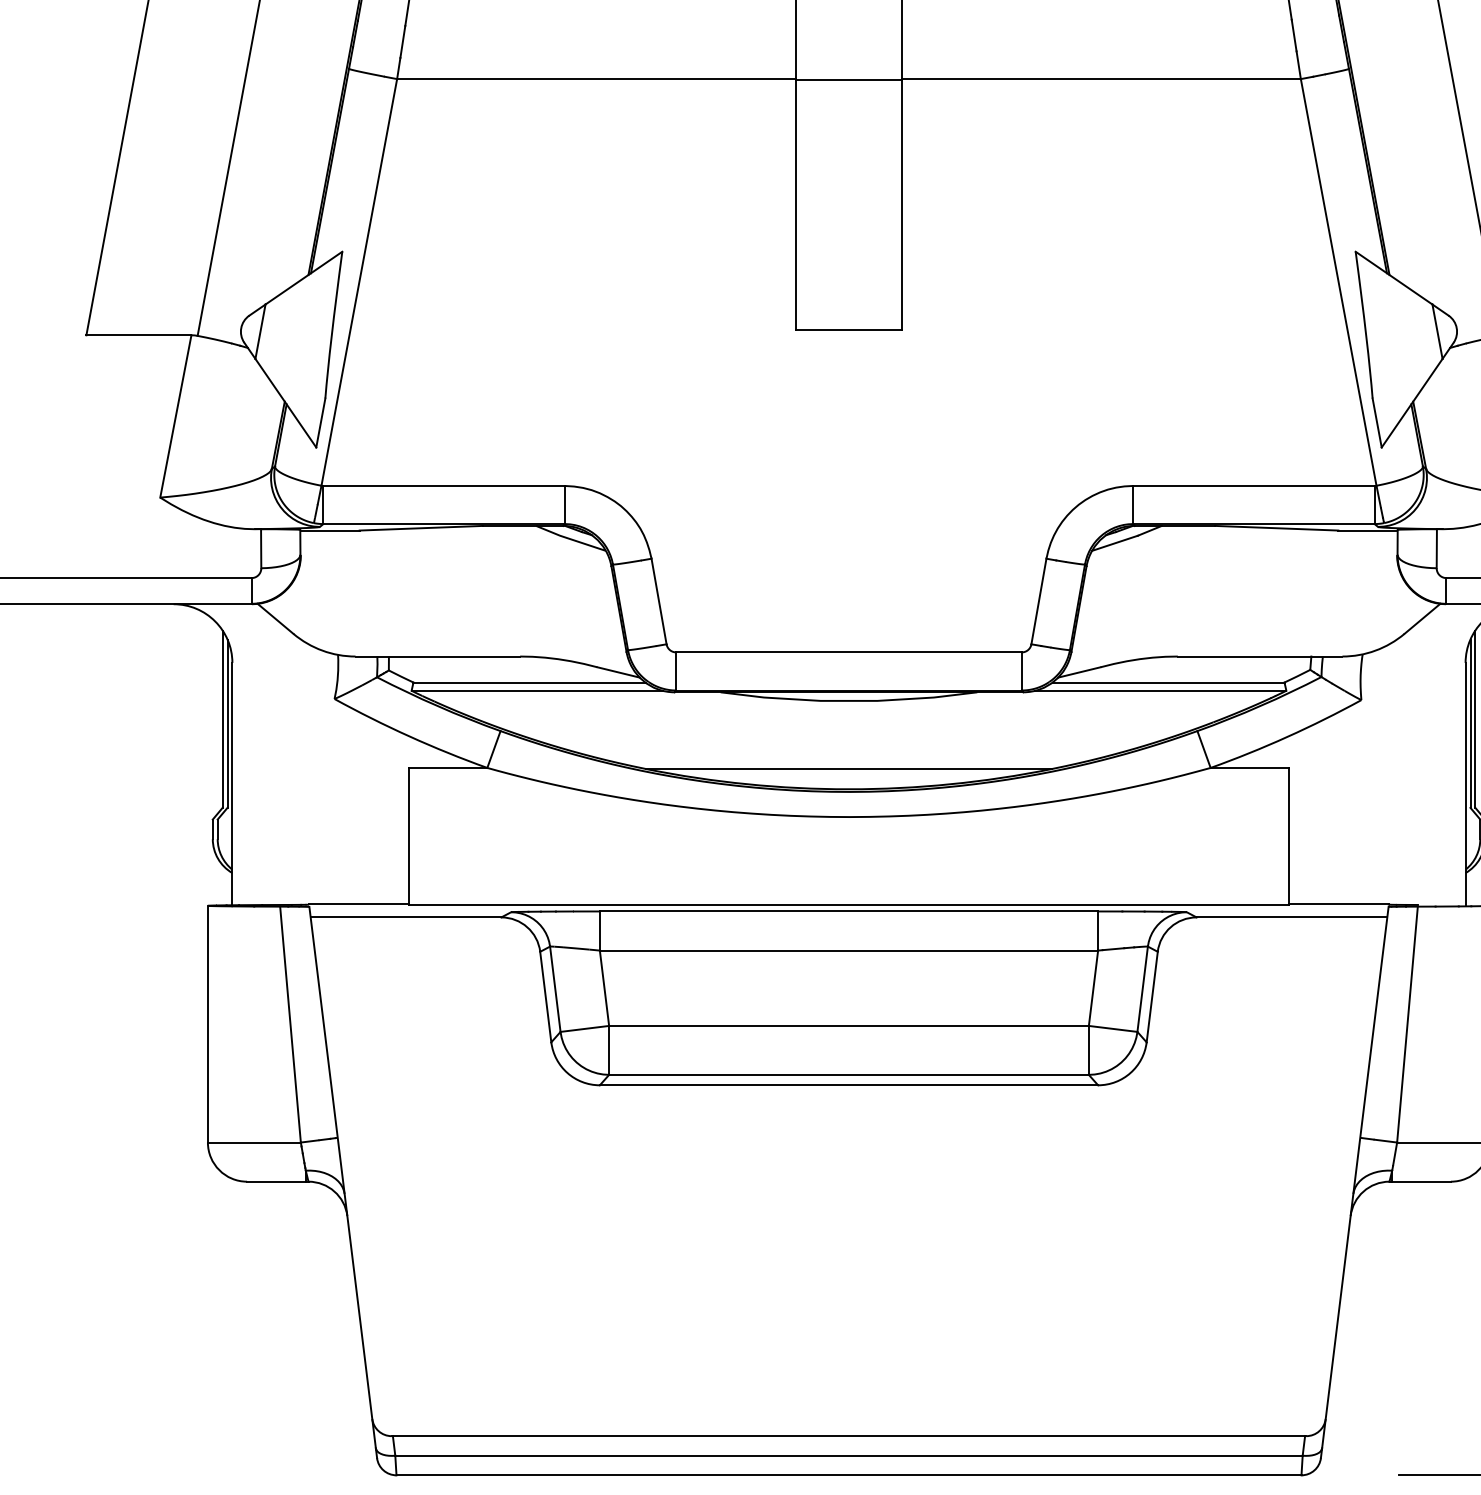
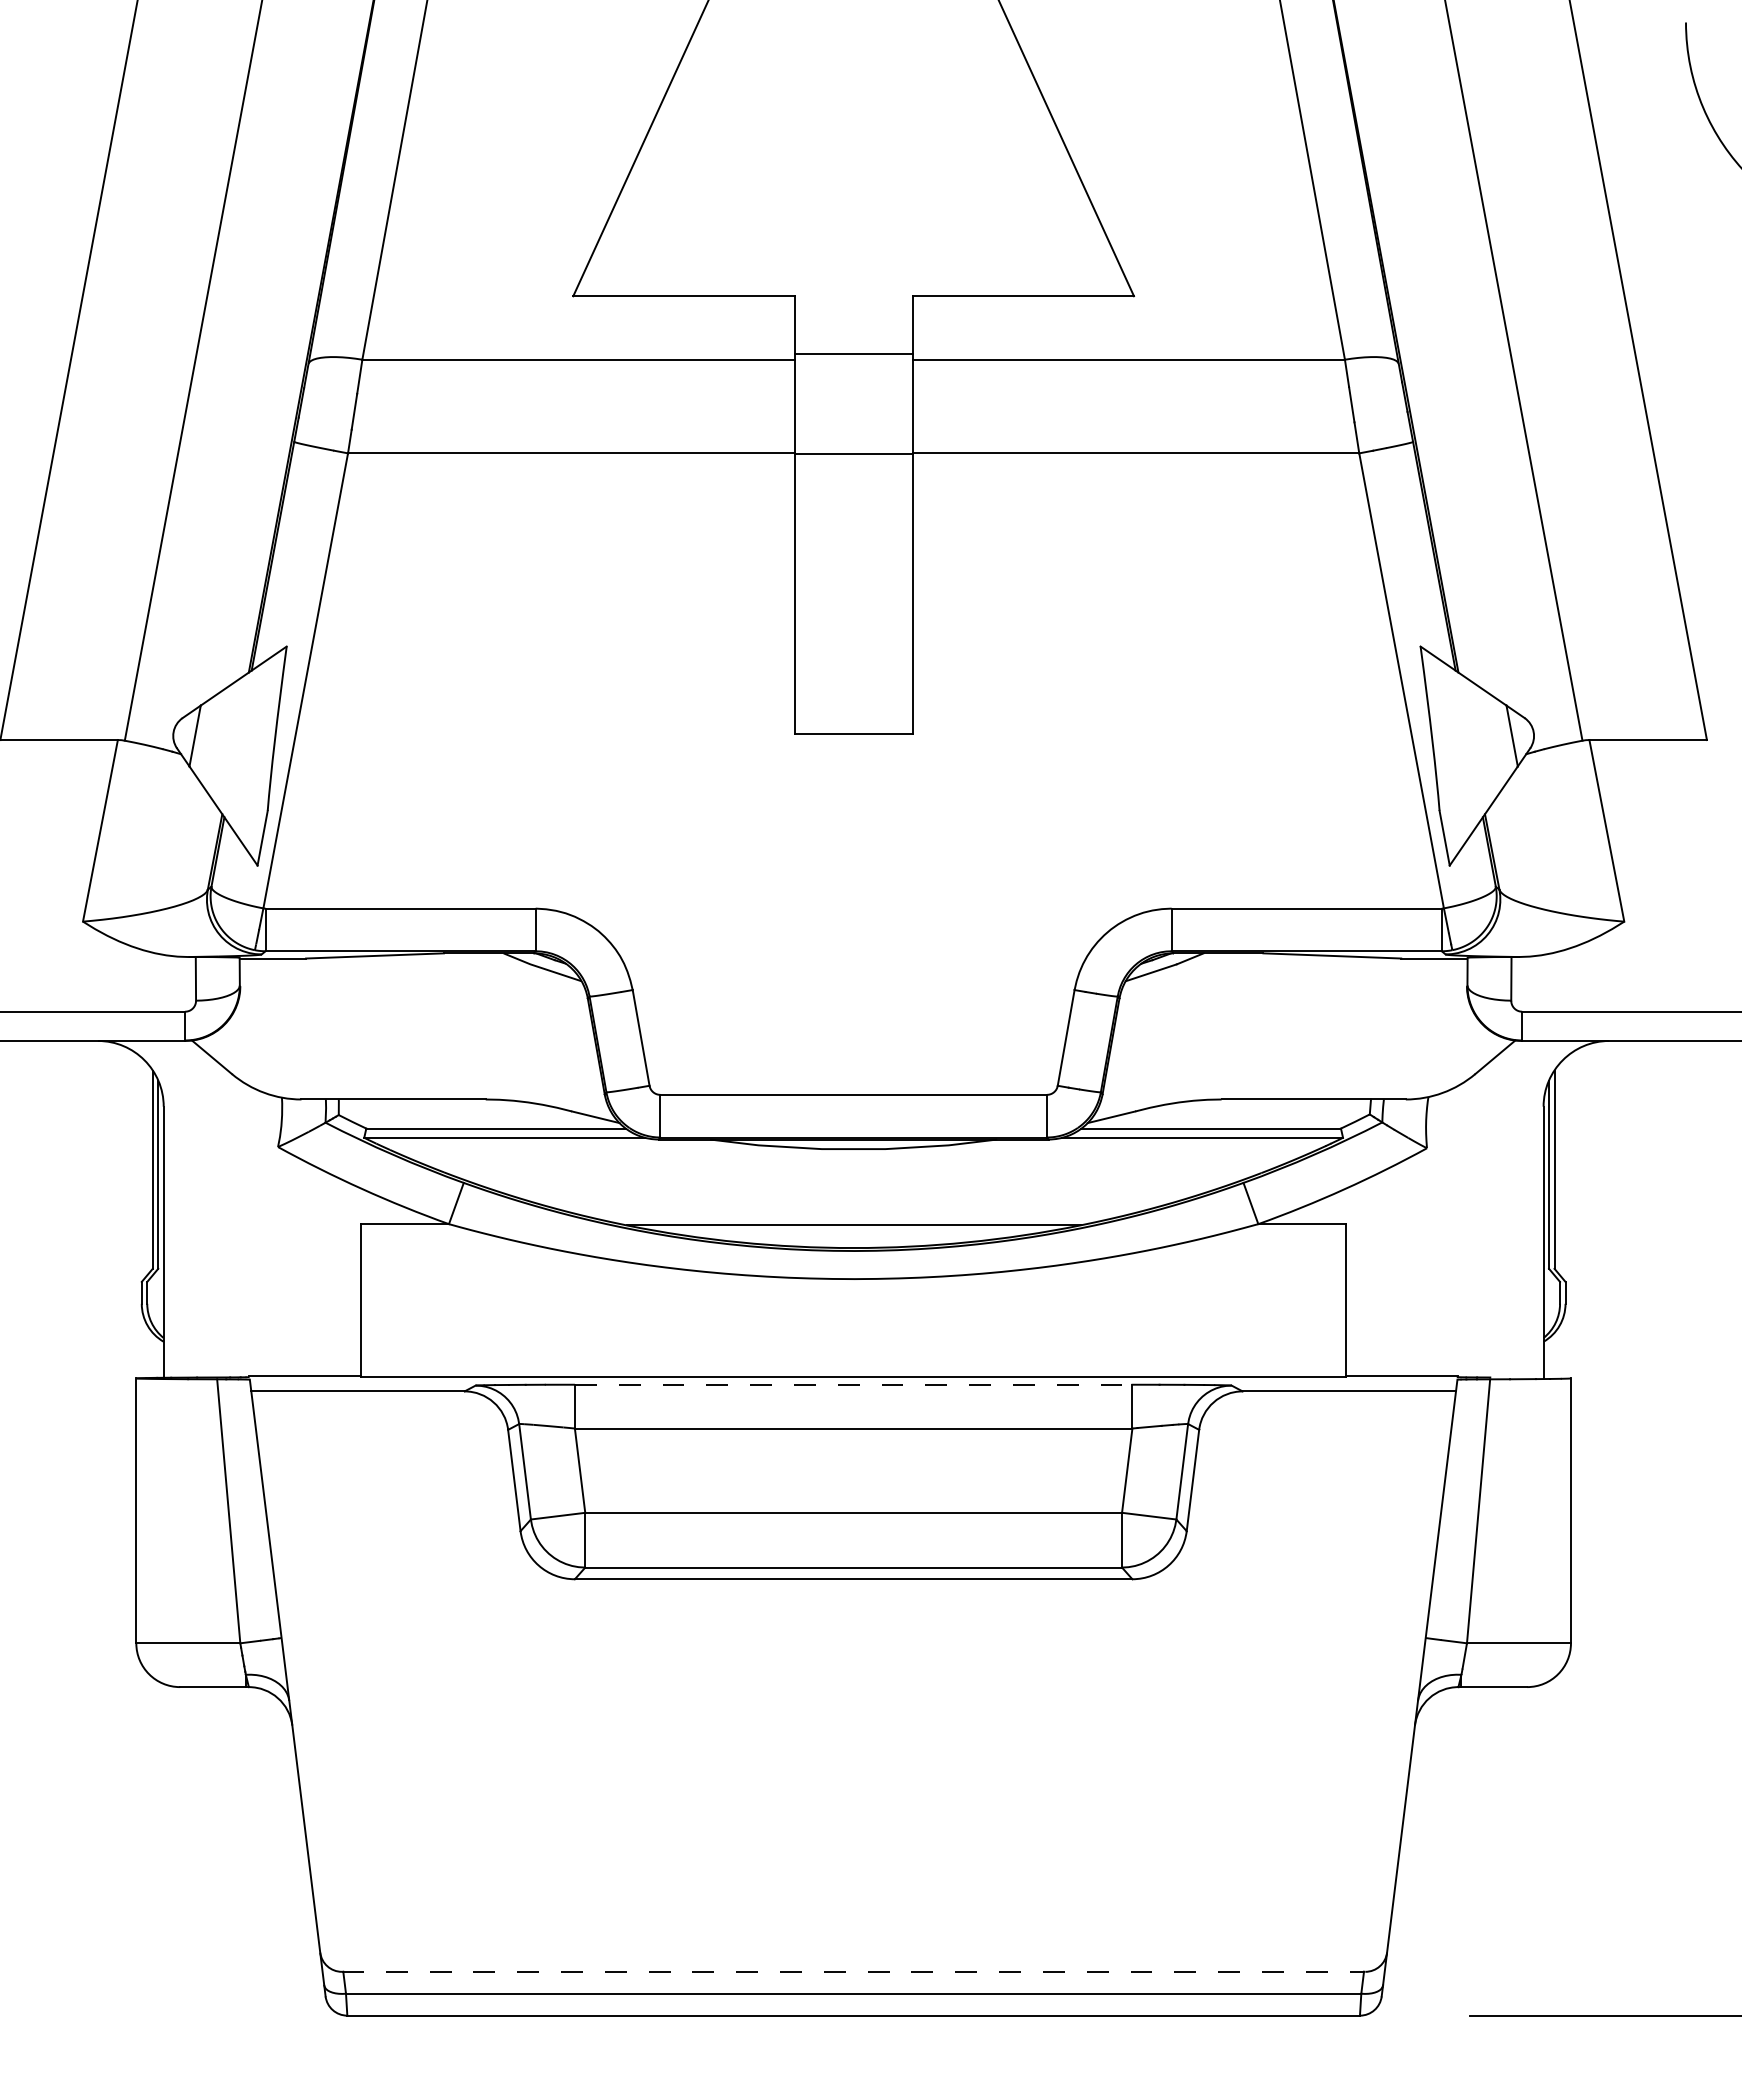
line: (848, 911) -> (853, 1384), solid -> dashed
line: (848, 1435) -> (853, 1971), solid -> dashed

